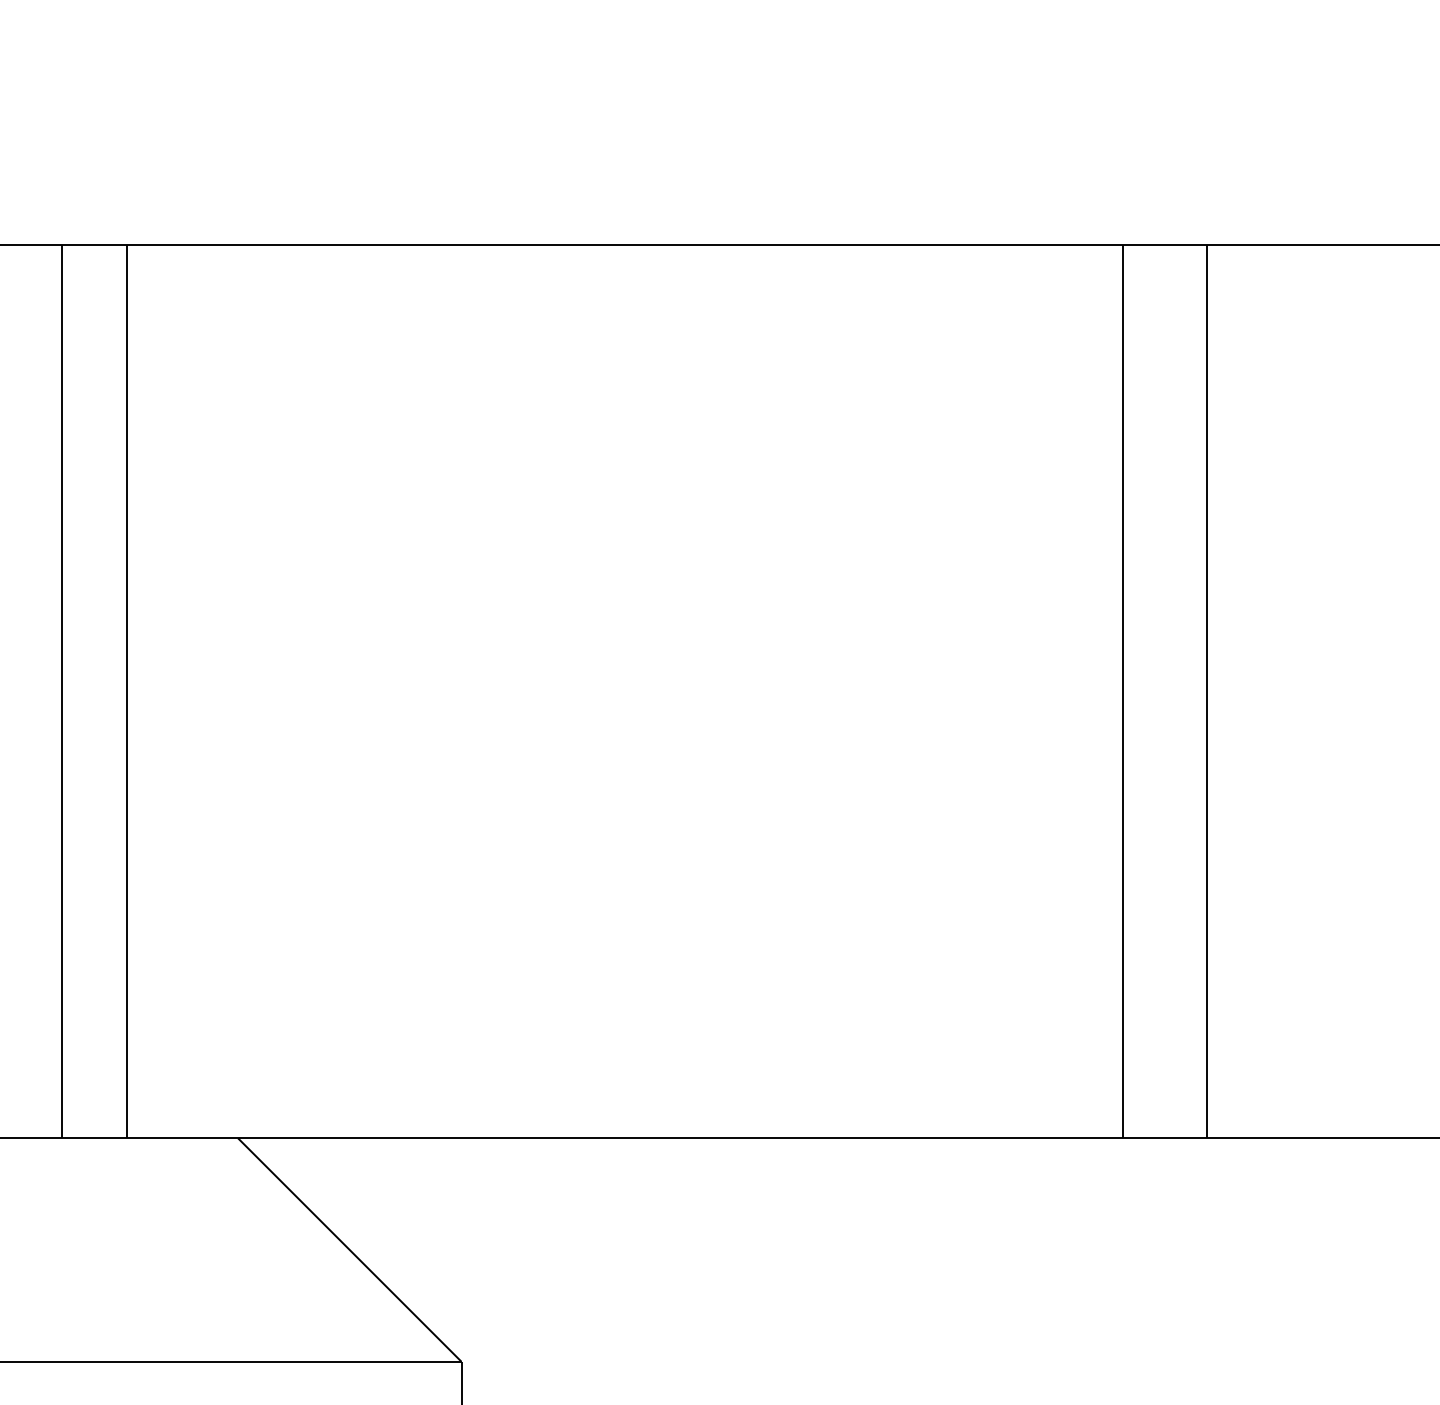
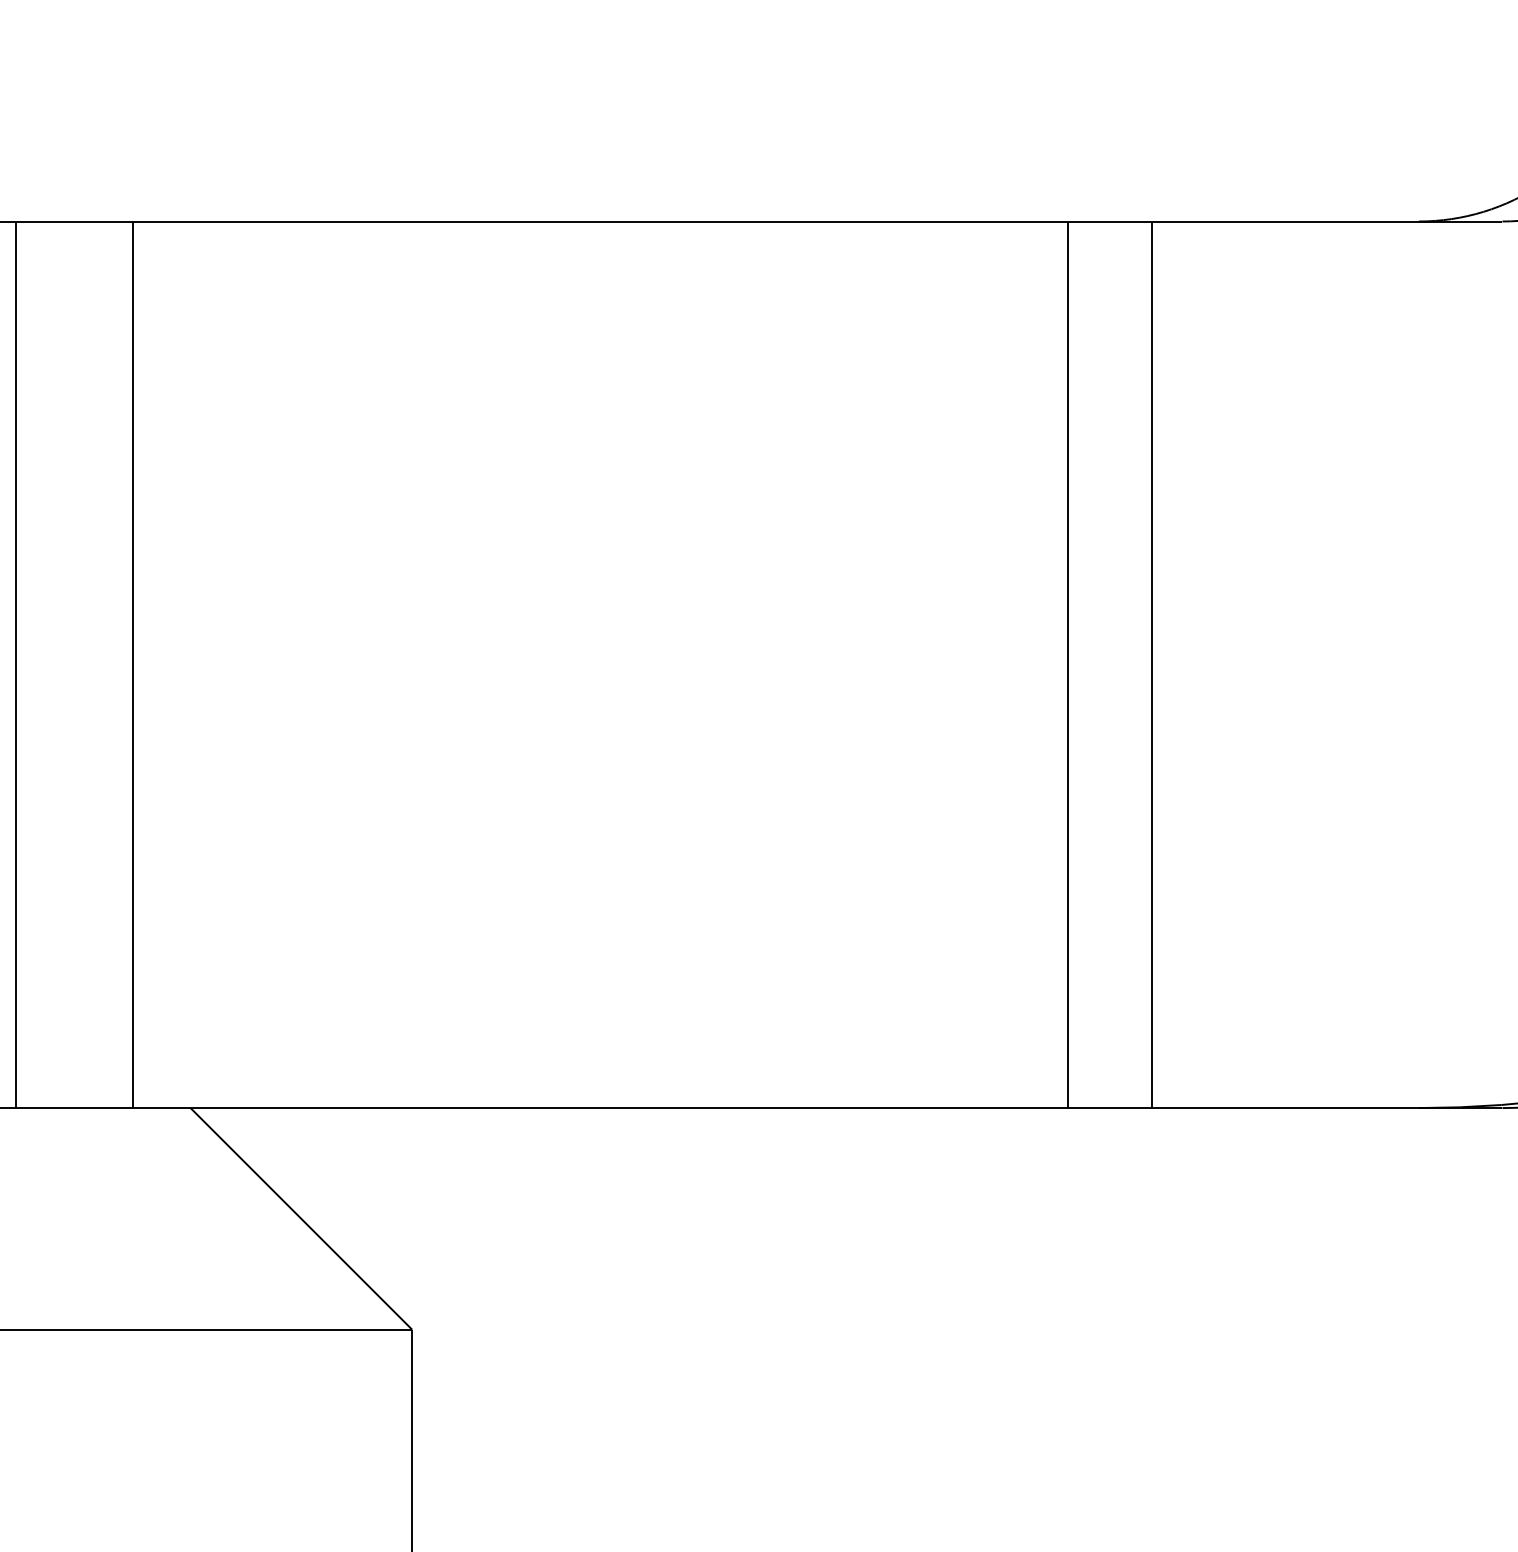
line: (127, 691) -> (133, 664), moved

